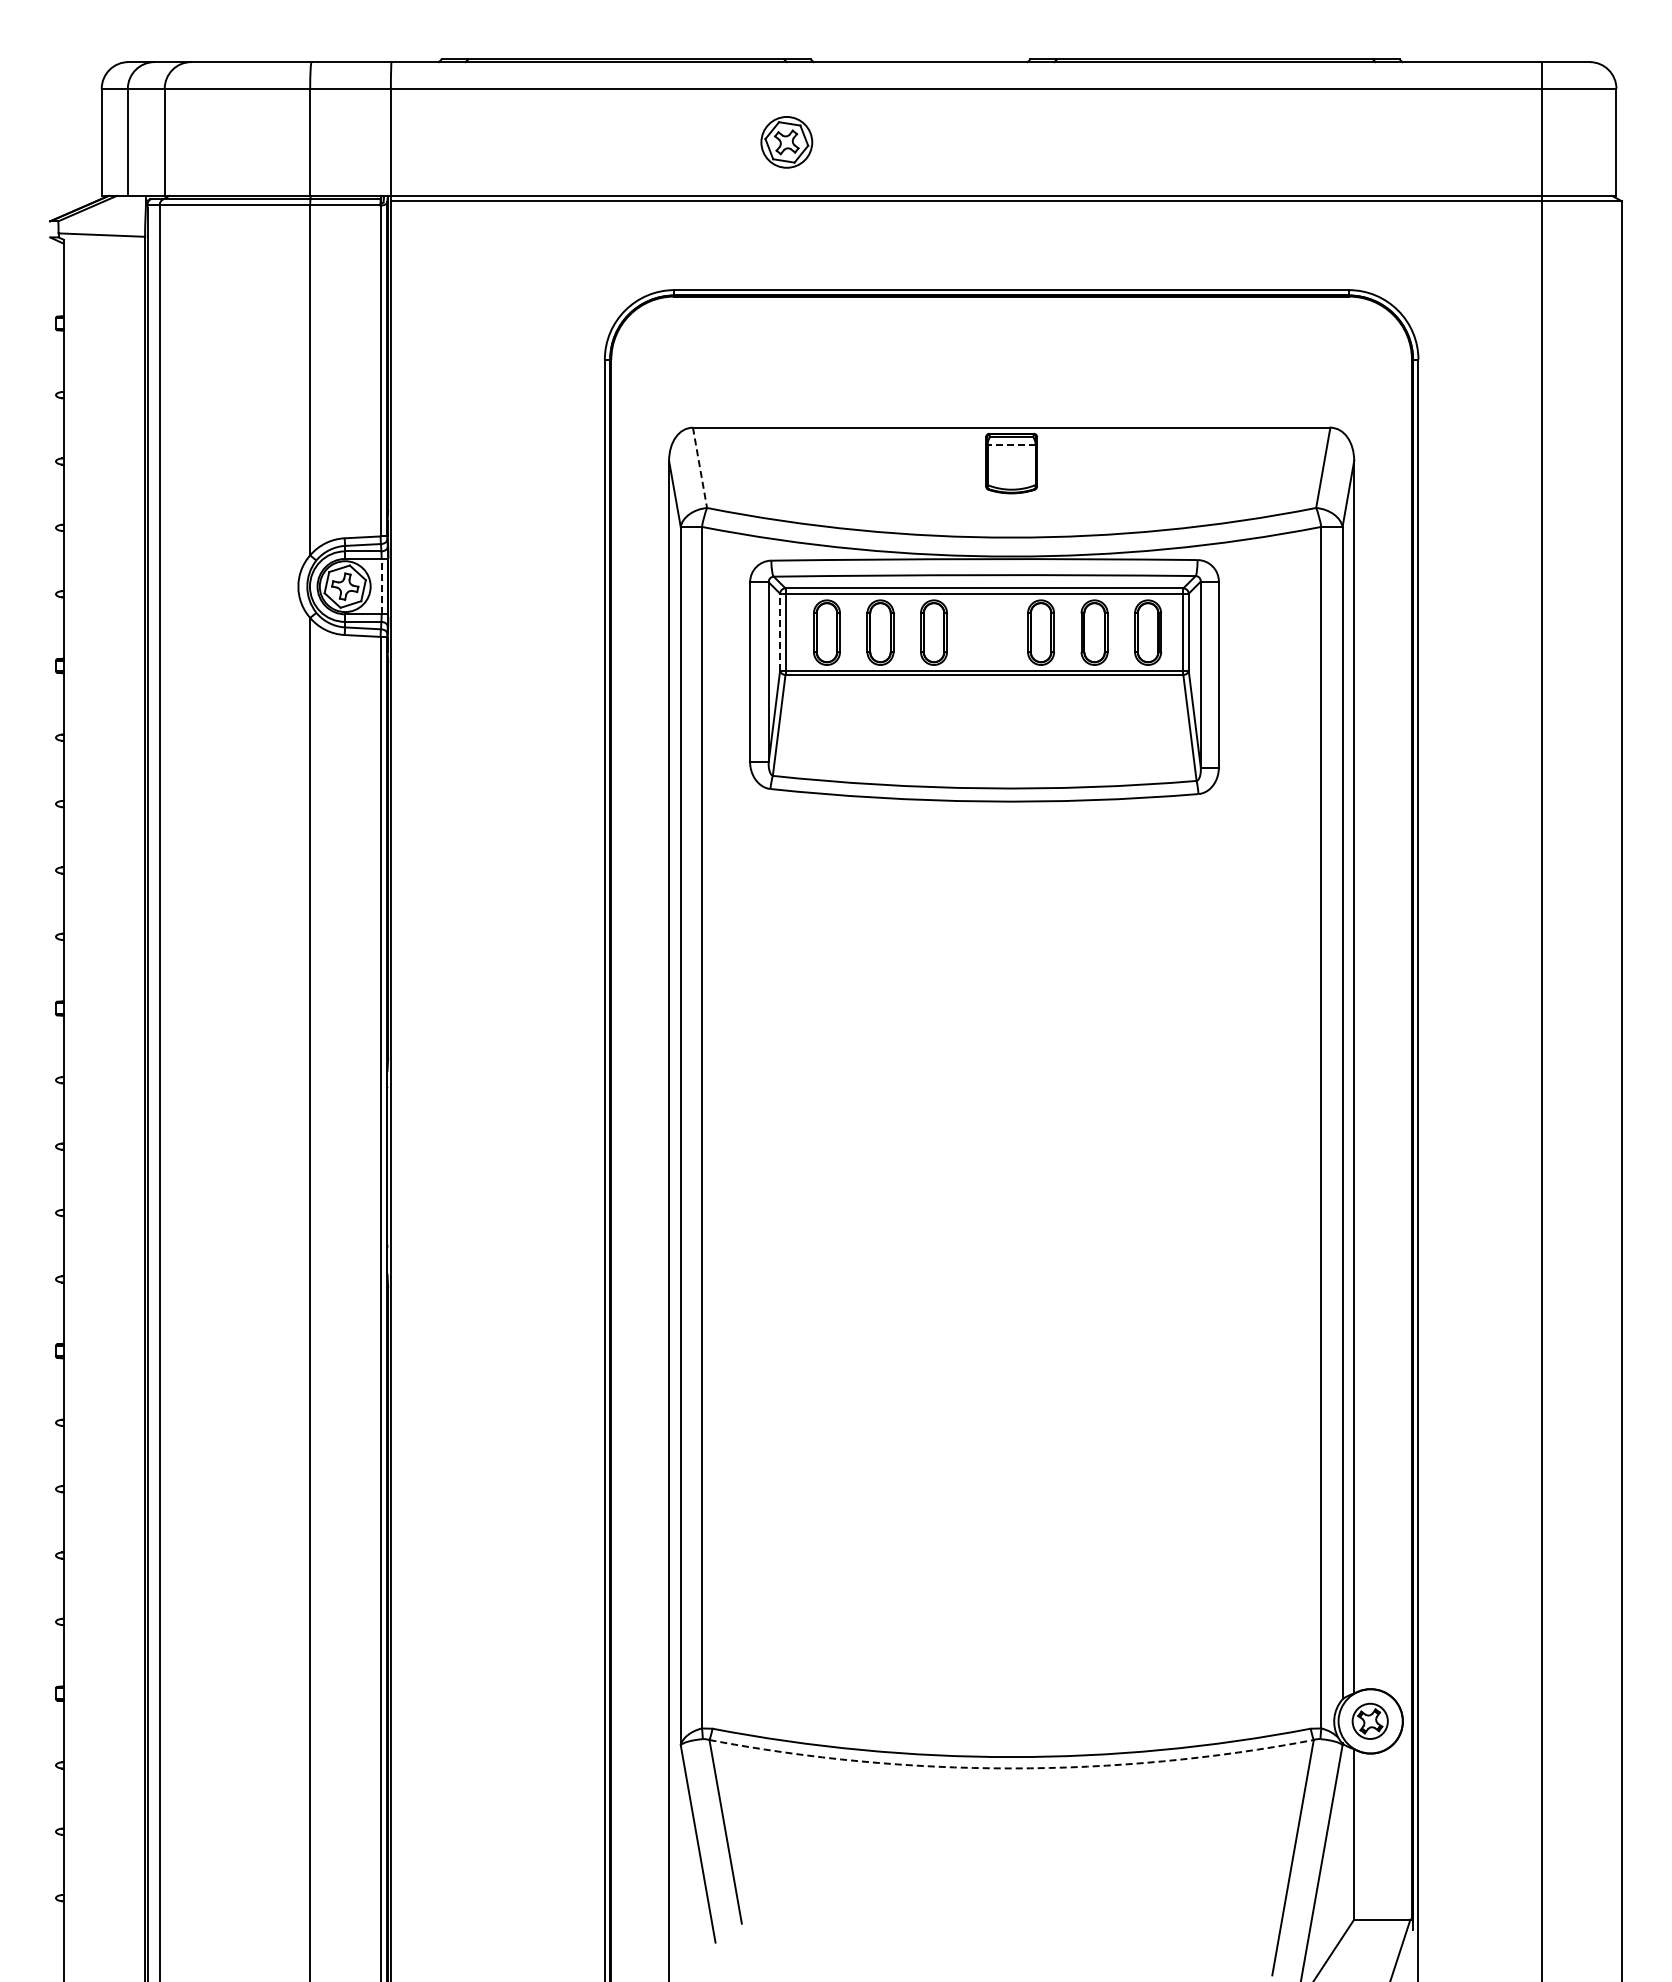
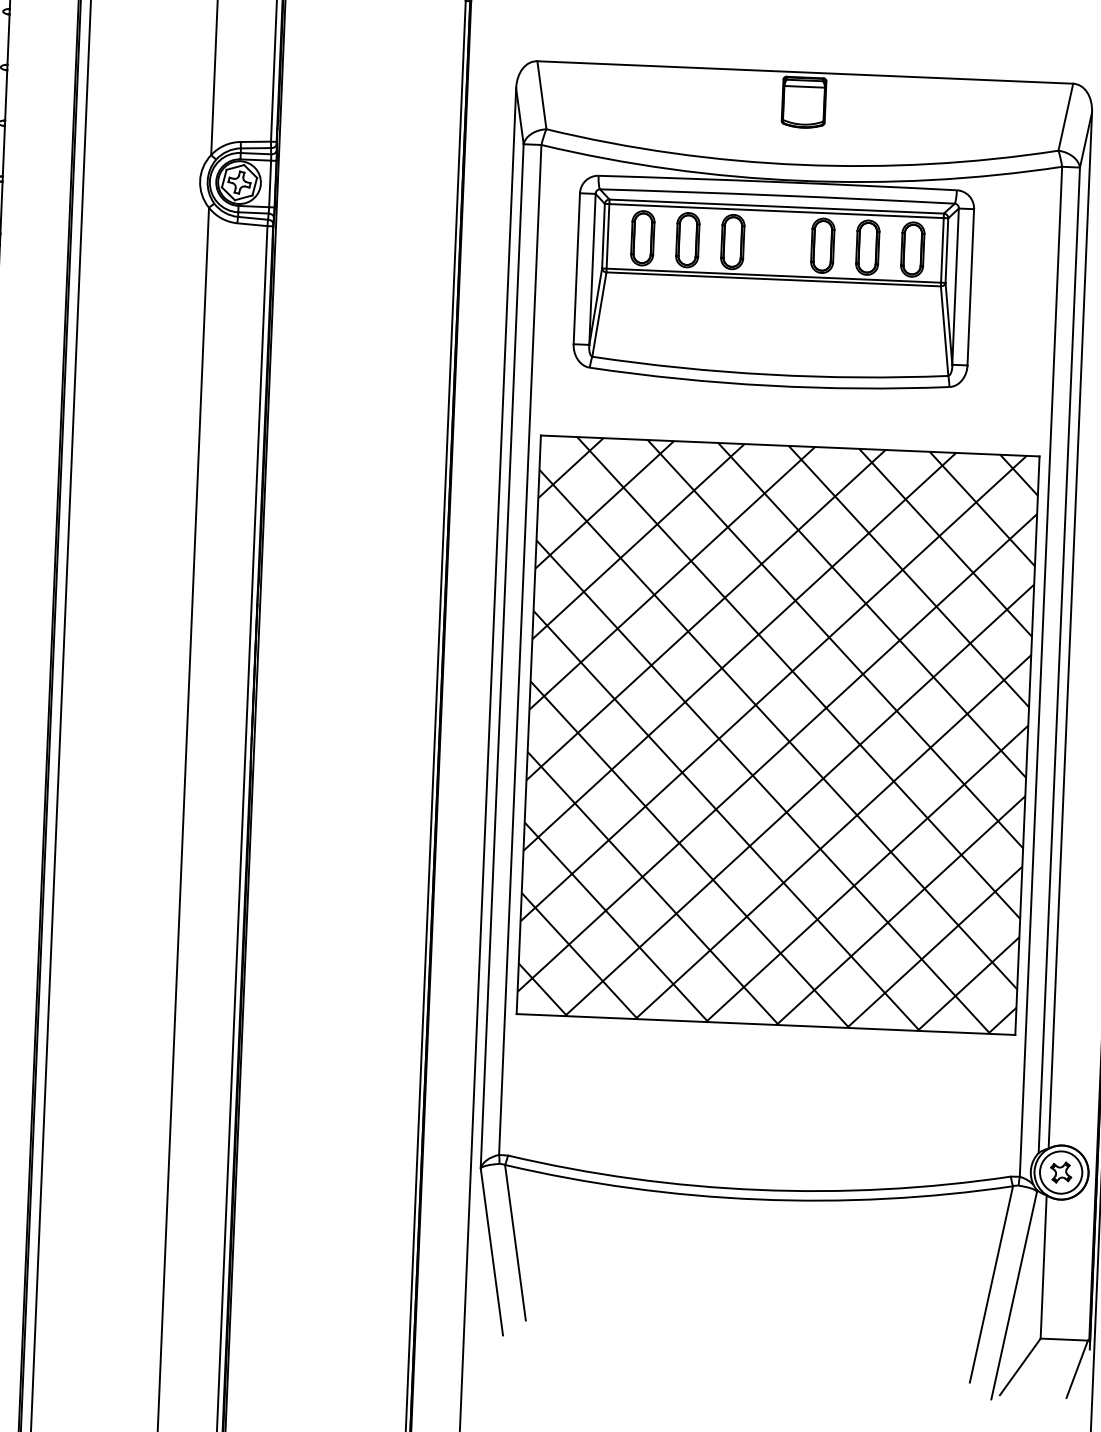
line: (1011, 444) -> (804, 86), dashed -> solid
line: (700, 467) -> (542, 95), dashed -> solid
line: (381, 586) -> (270, 183), dashed -> solid
line: (780, 631) -> (603, 235), dashed -> solid
part: (1012, 1215) -> (778, 734), added
circle: (1370, 1721) -> (1061, 1172), size x1.43
arc: (1011, 1768) -> (757, 1199), dashed -> solid

